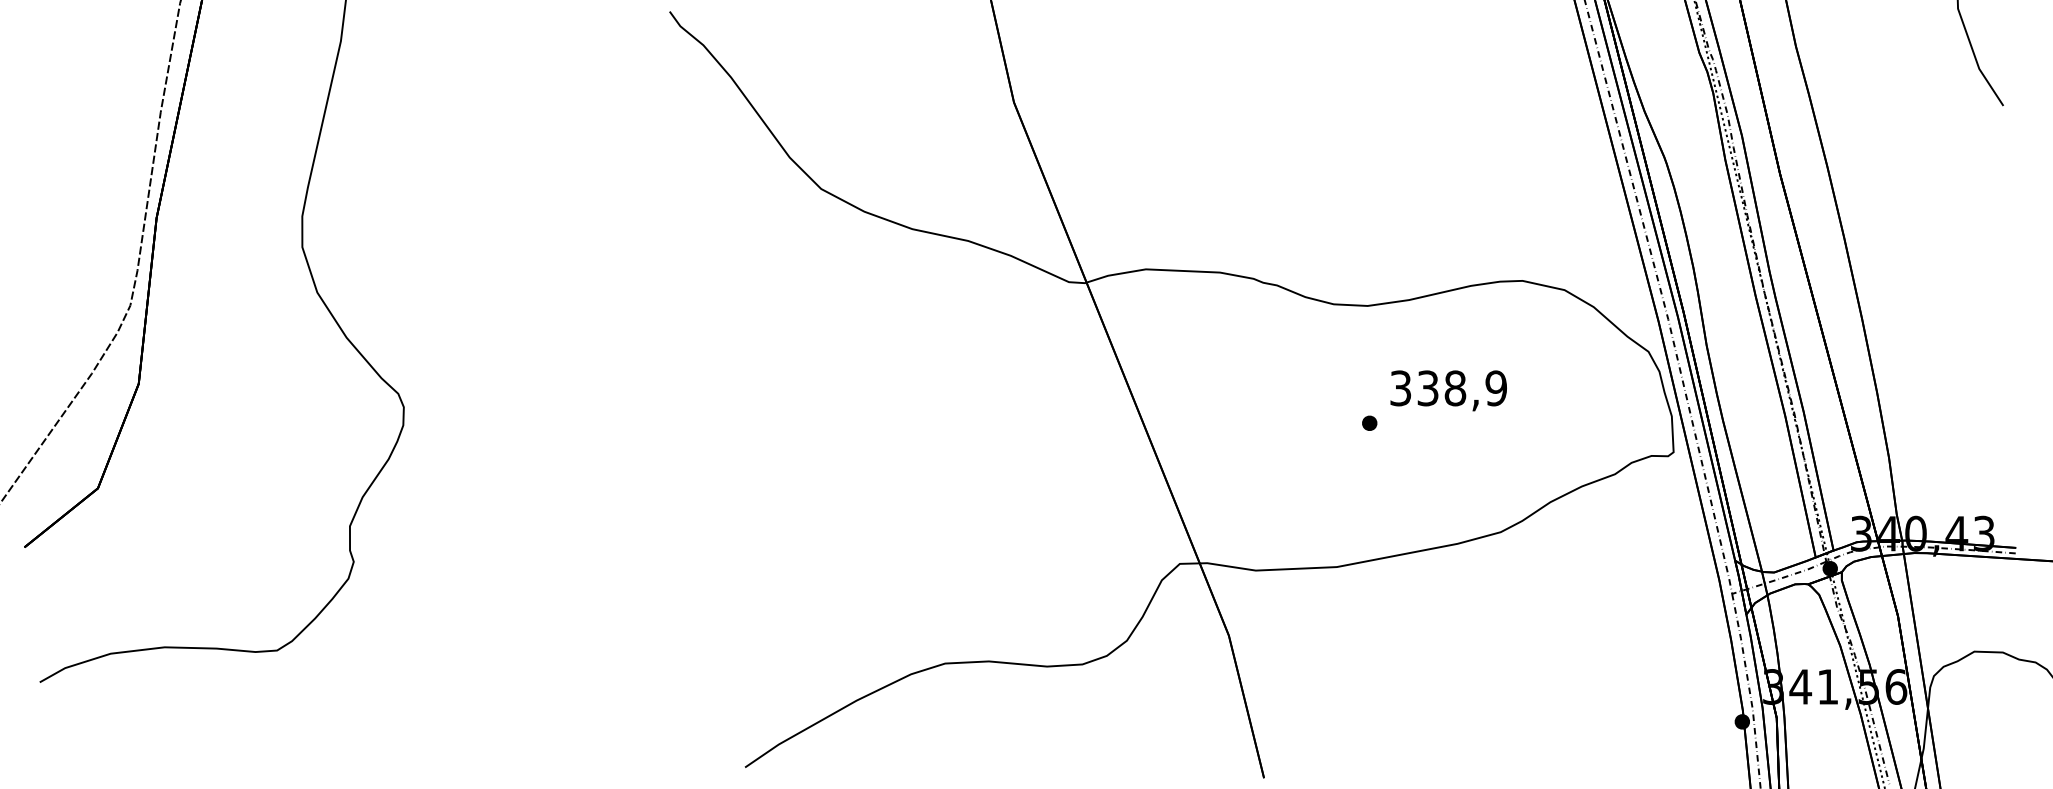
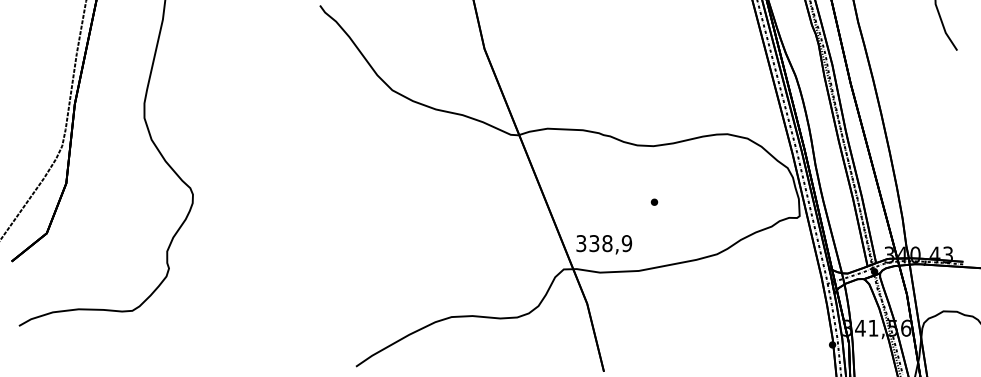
text: (1449, 390) -> (604, 244), moved

